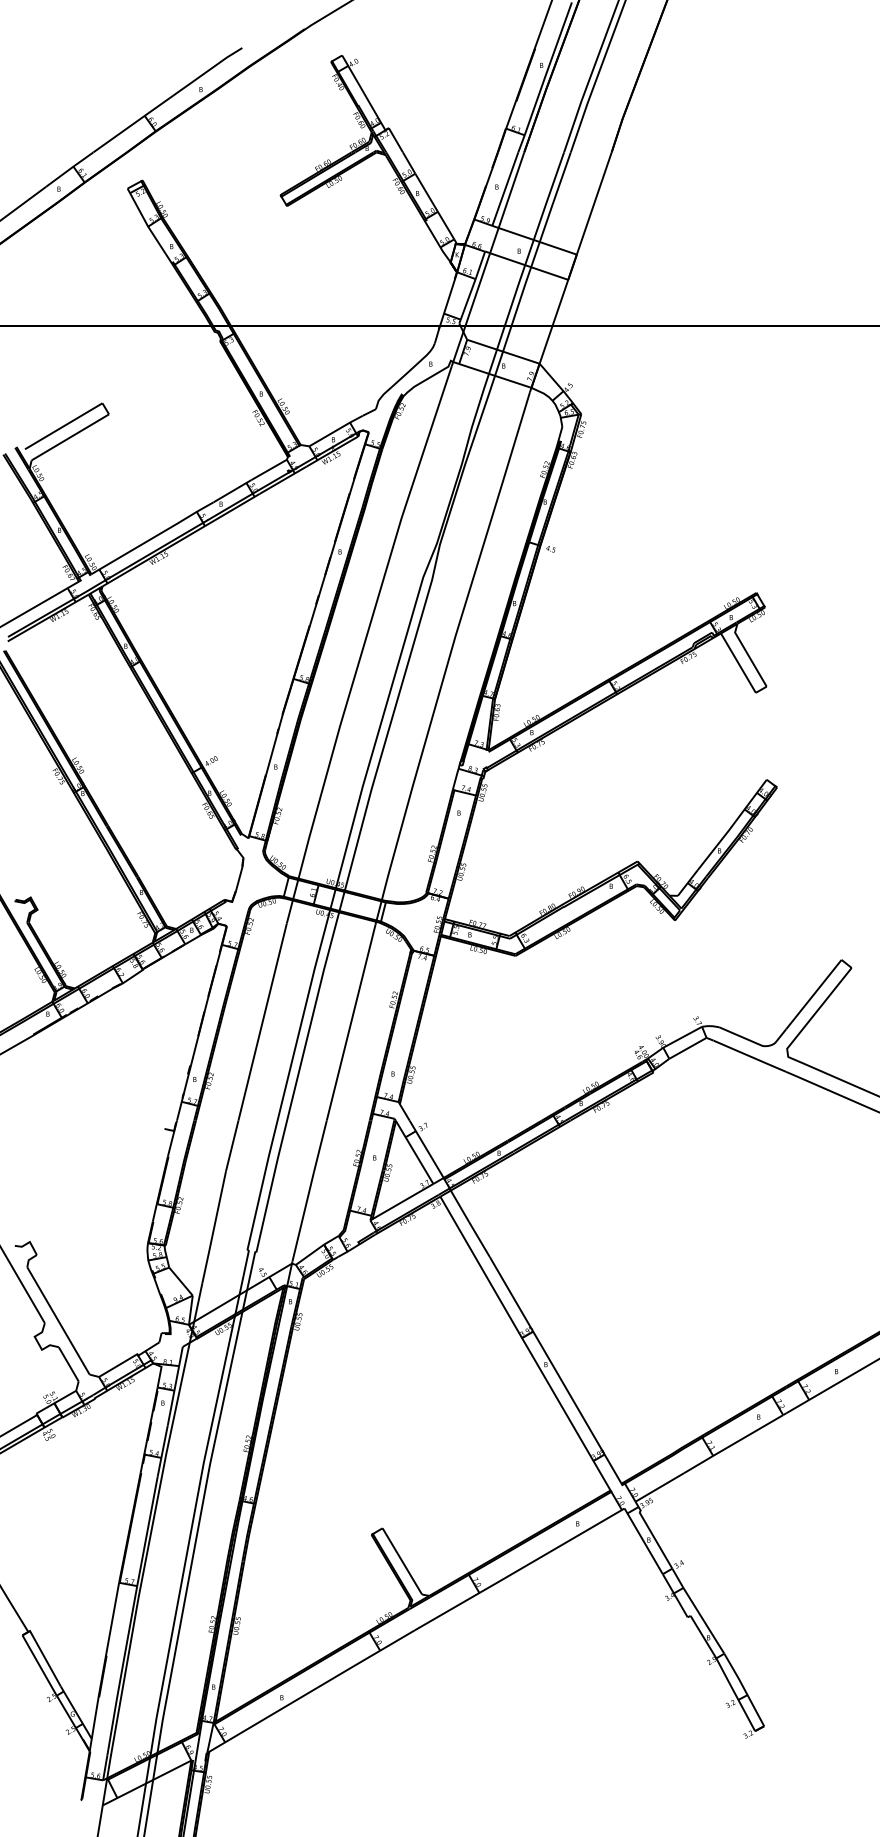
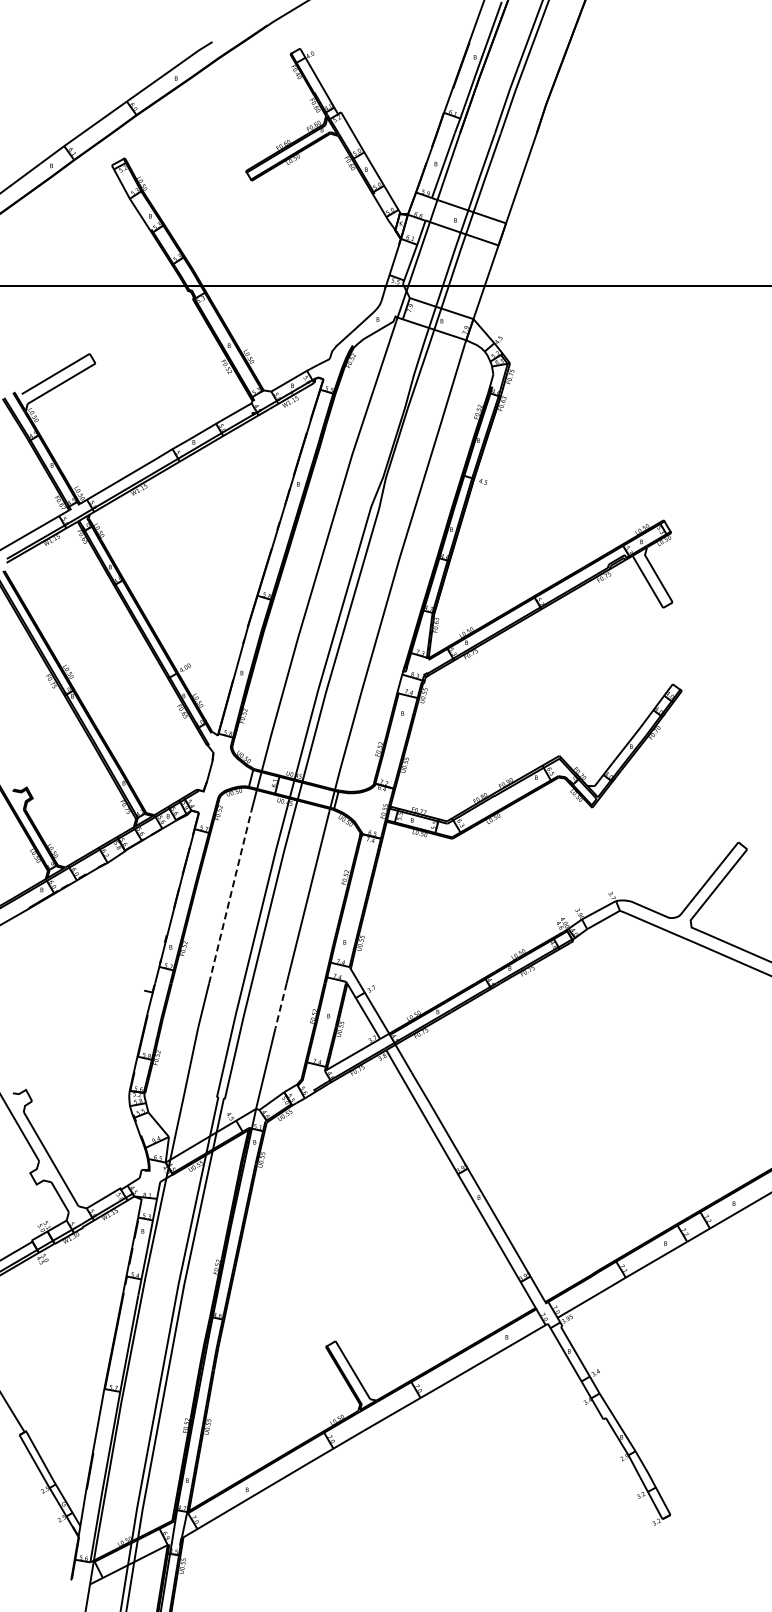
line: (262, 1021) -> (230, 896), solid -> dashed
line: (319, 1146) -> (280, 1006), solid -> dashed

